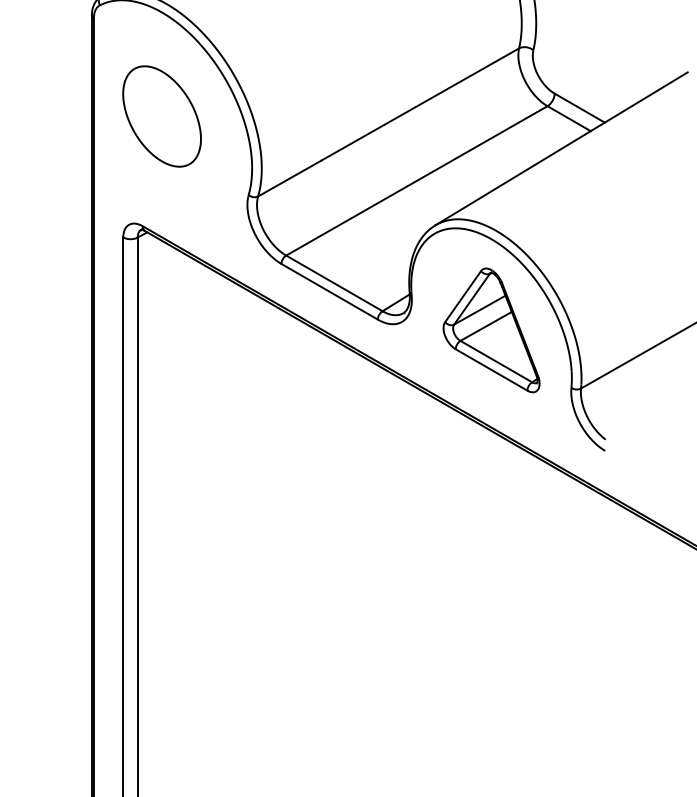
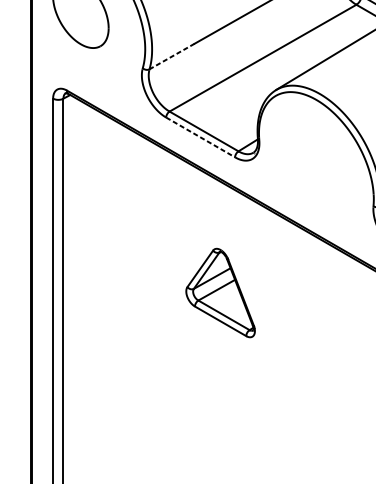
line: (289, 178) -> (171, 56), solid -> dashed
line: (329, 291) -> (200, 137), solid -> dashed
part: (491, 330) -> (220, 293), moved

